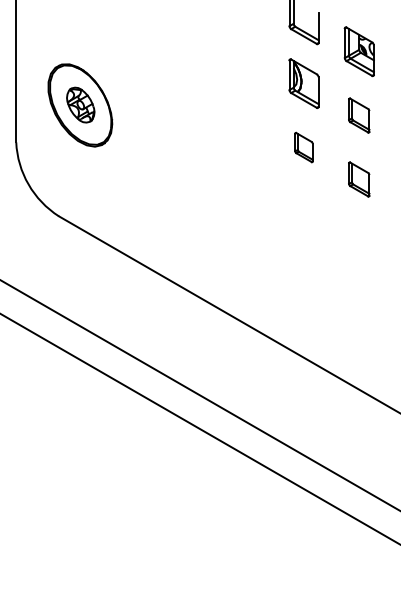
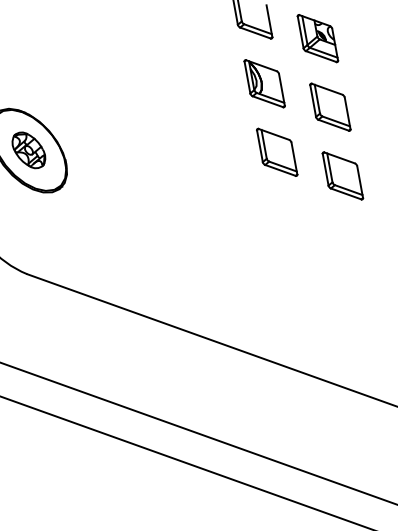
part: (358, 115) -> (329, 107), size x1.43
part: (303, 147) -> (276, 152), size x1.67
part: (358, 179) -> (341, 176), size x1.43

